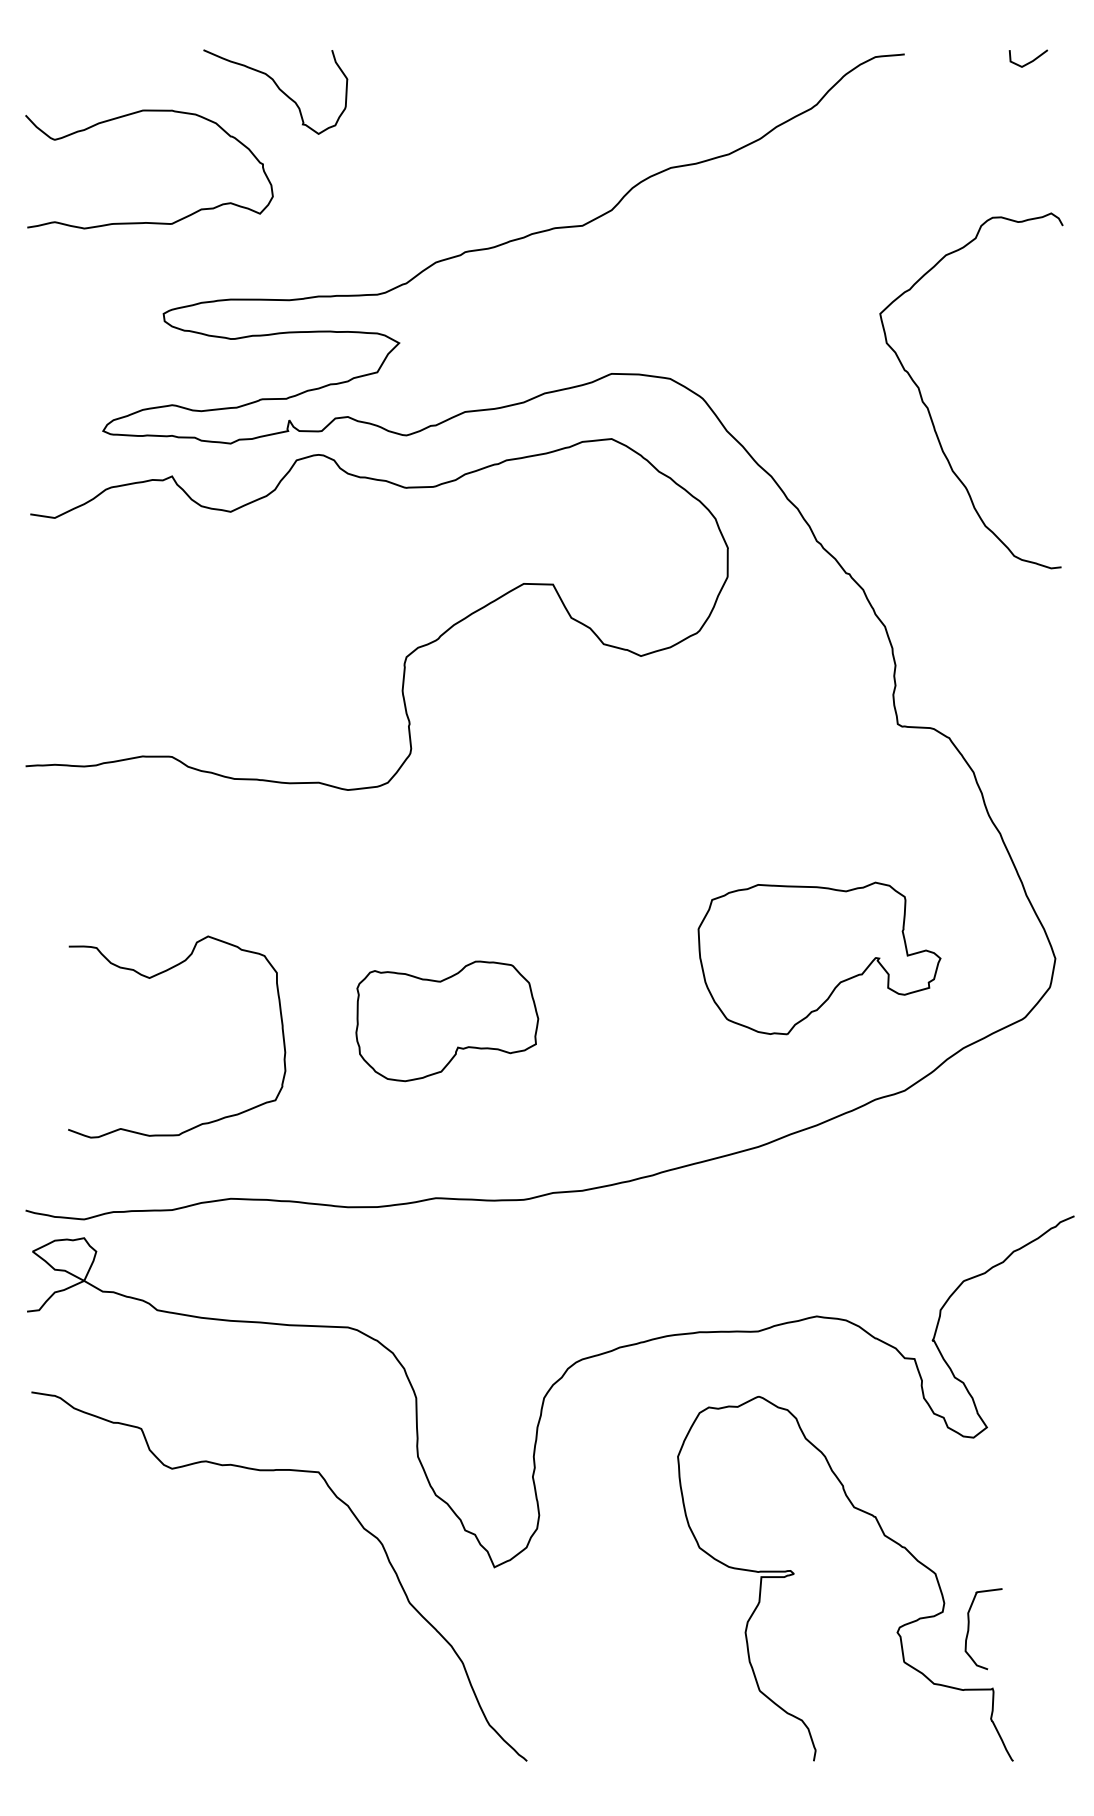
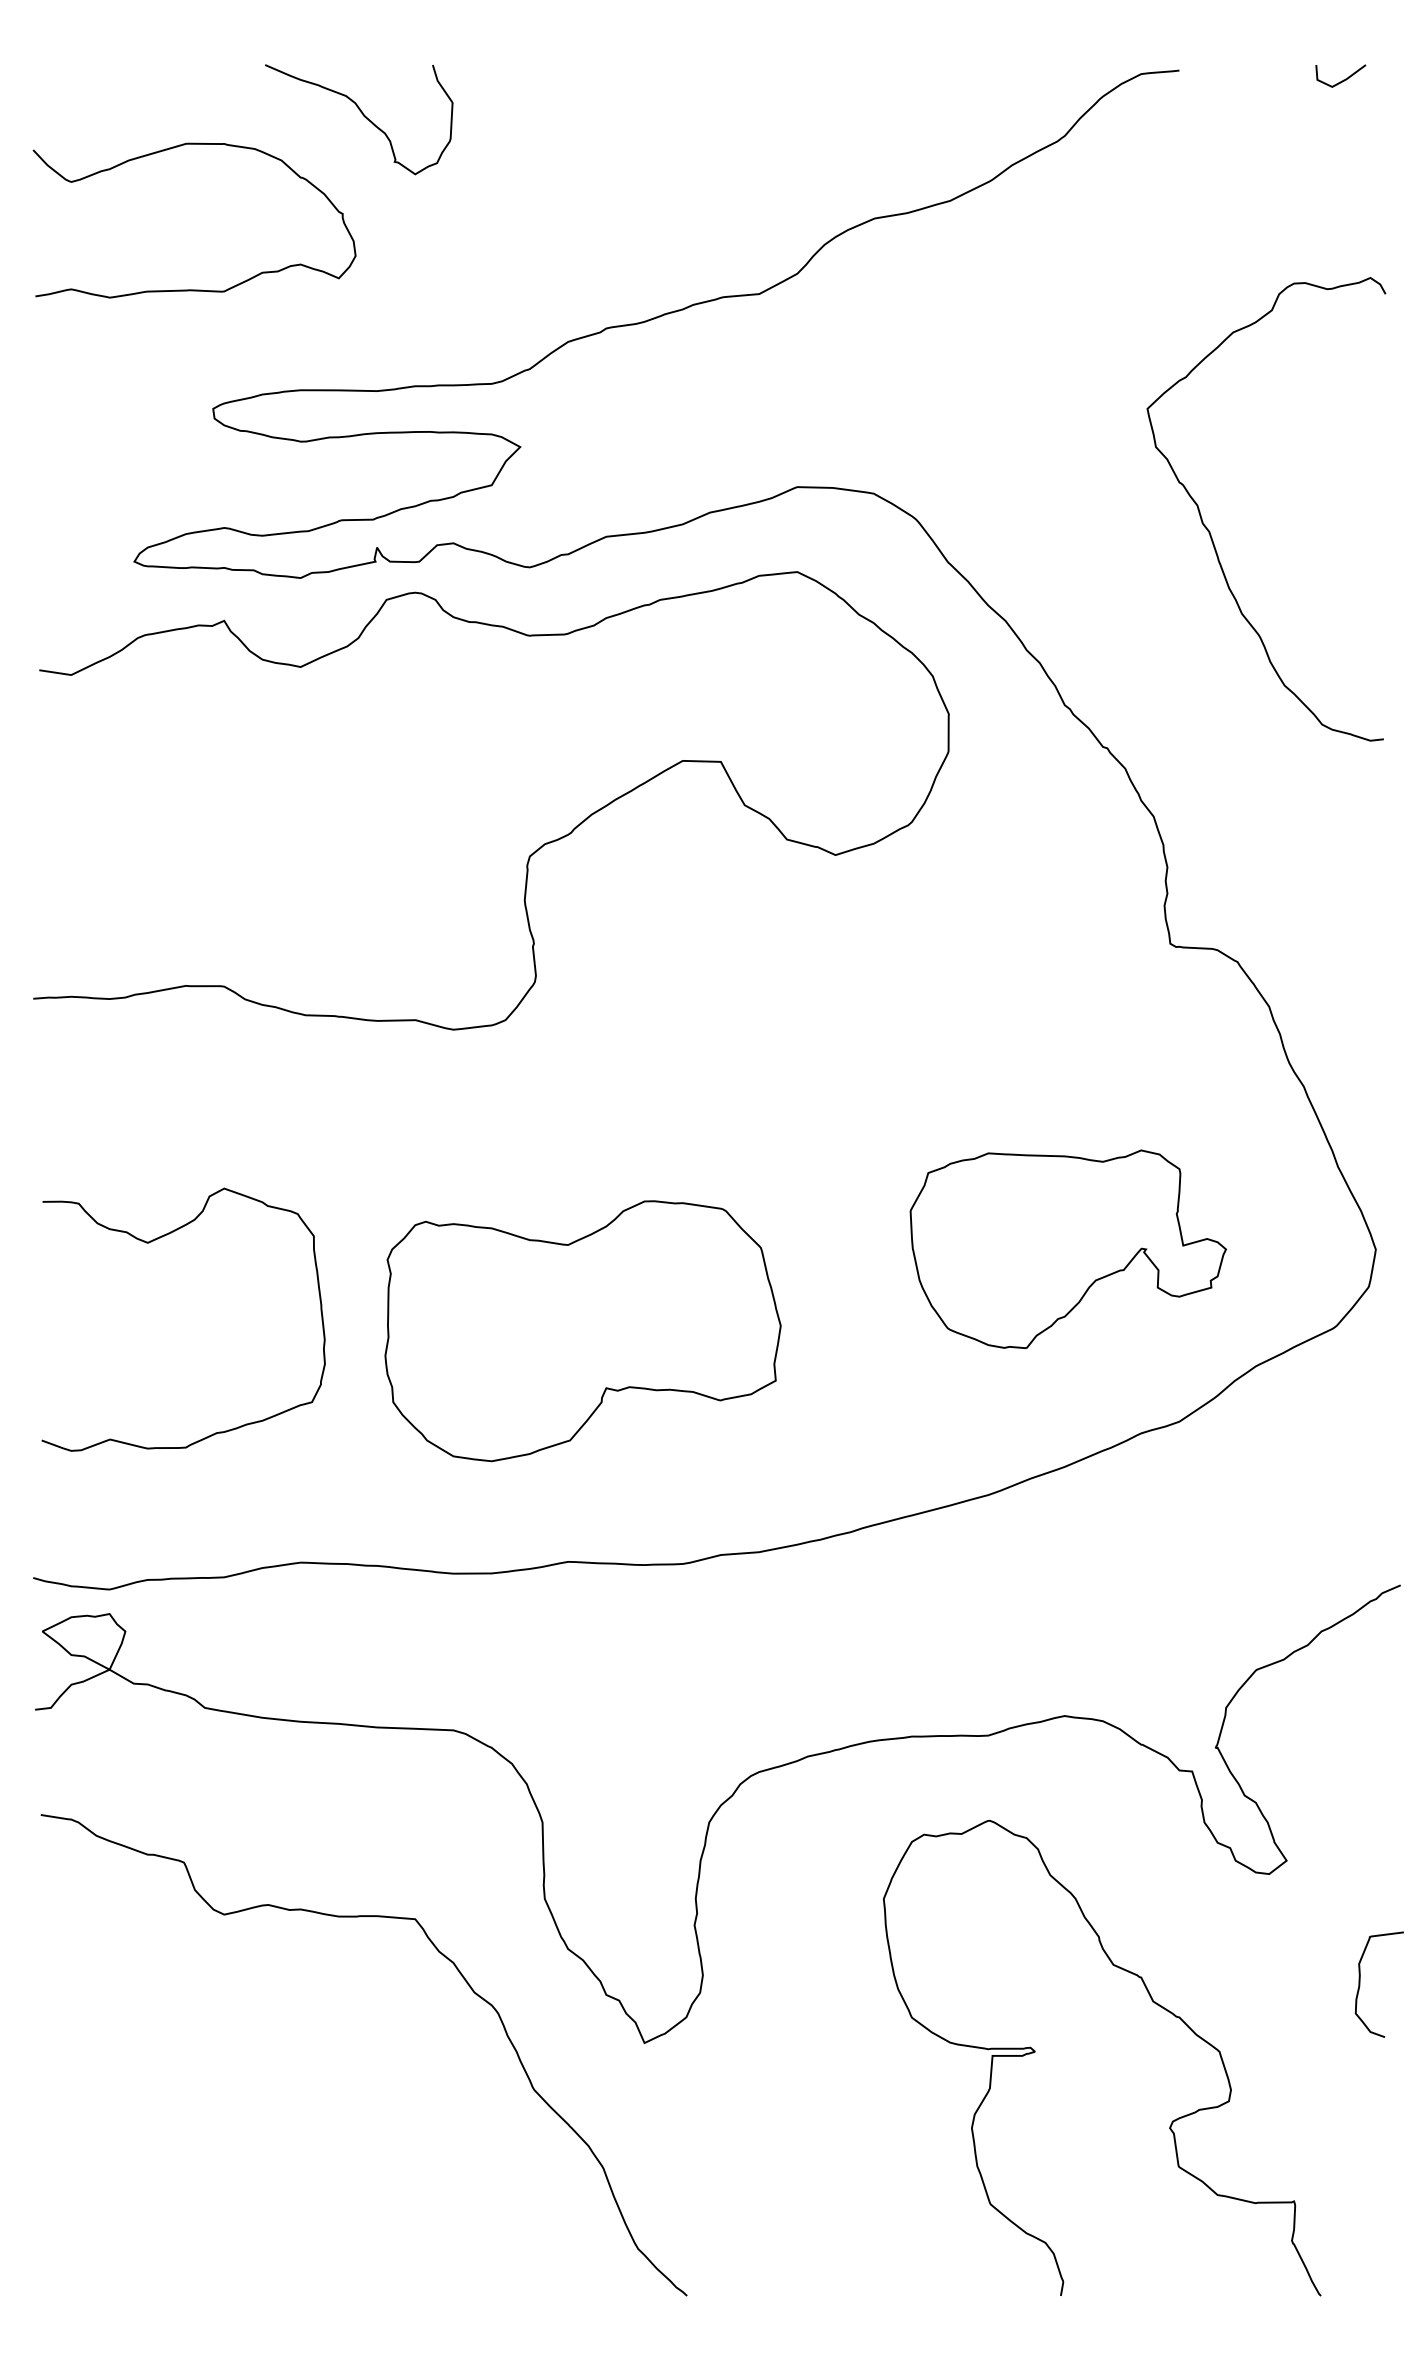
curve: (150, 978) -> (149, 1243), moved
part: (446, 1021) -> (582, 1331), size x1.67
curve: (969, 1628) -> (1360, 1984), moved

